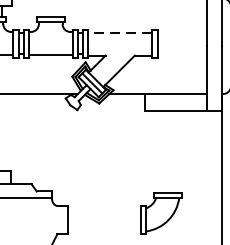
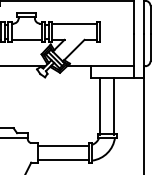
line: (120, 33) -> (74, 24), dashed -> solid
line: (158, 152) -> (100, 106), added
line: (178, 152) -> (114, 106), added
line: (104, 209) -> (63, 145), added
line: (104, 229) -> (63, 159), added

